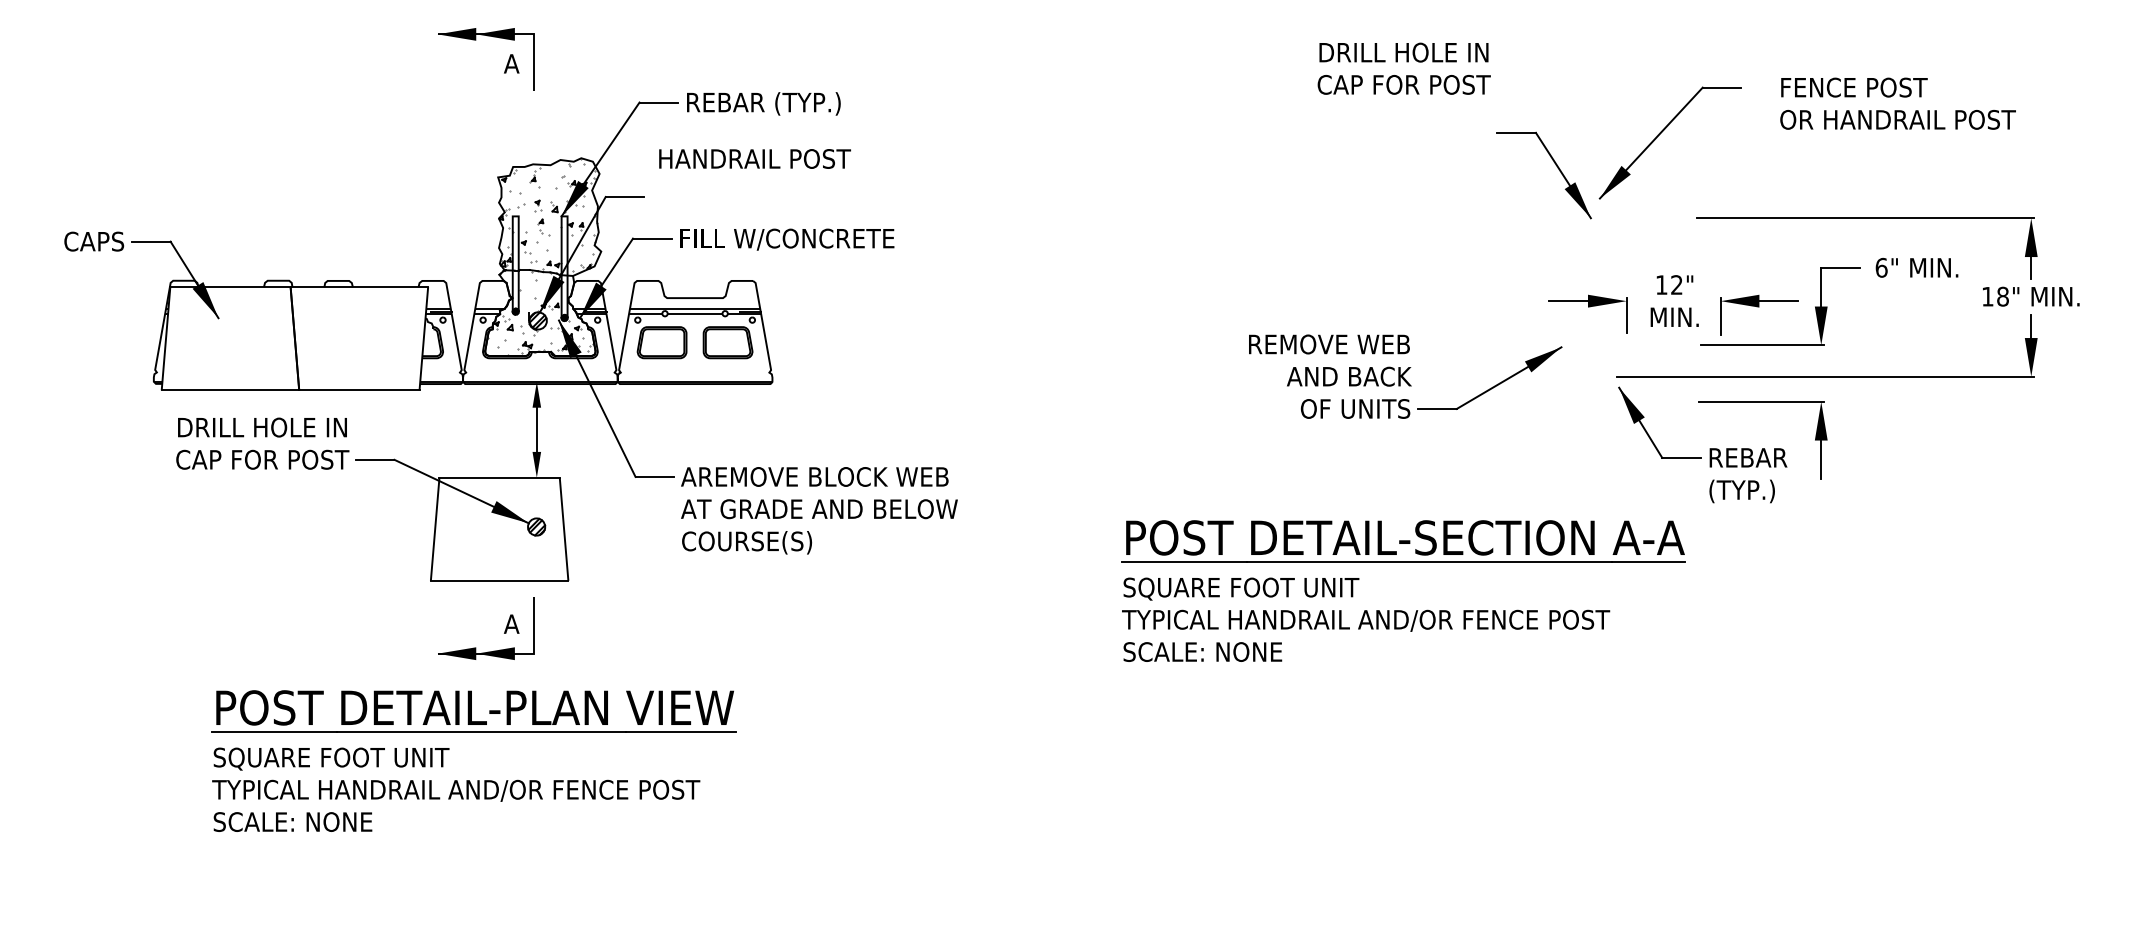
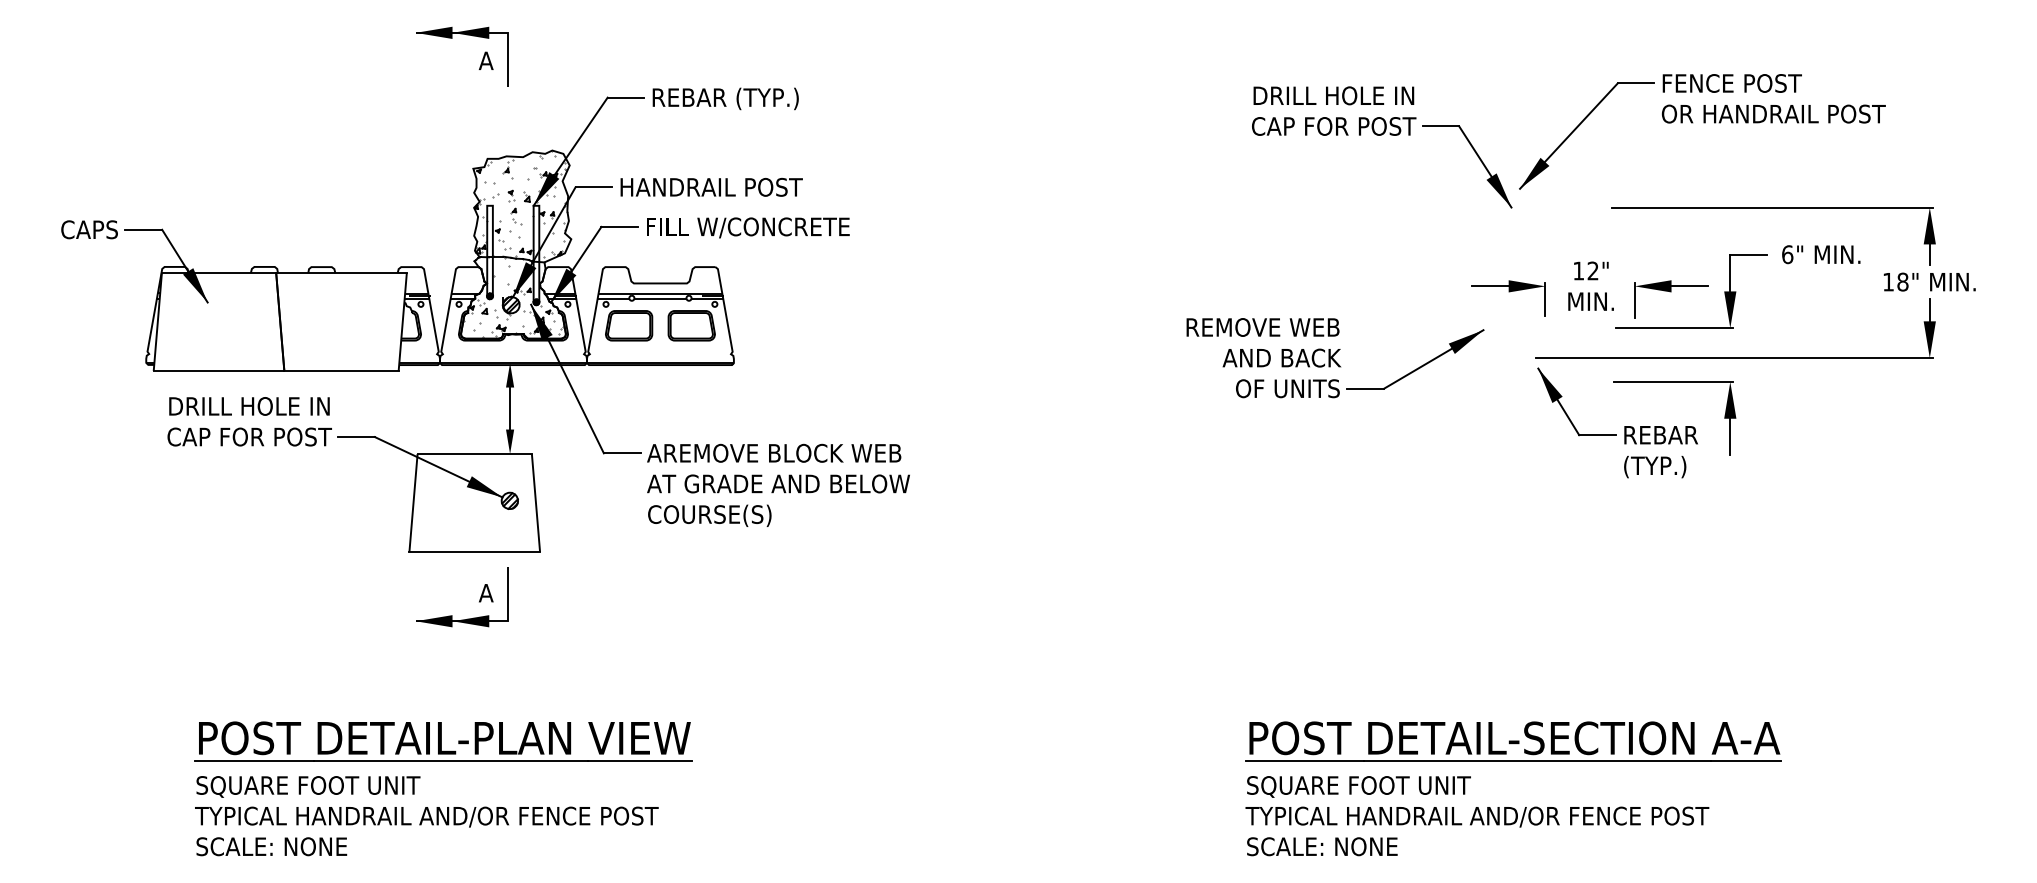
text: (1403, 68) -> (1333, 110), moved
text: (1897, 103) -> (1773, 98), moved
text: (754, 158) -> (711, 186), moved
part: (1402, 610) -> (1512, 807), moved
part: (469, 780) -> (439, 807), moved

